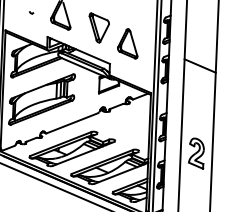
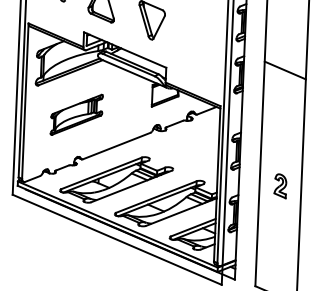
part: (127, 44) -> (189, 41), removed
part: (41, 99) -> (76, 114), size x0.6
part: (196, 153) -> (280, 186), size x0.6

